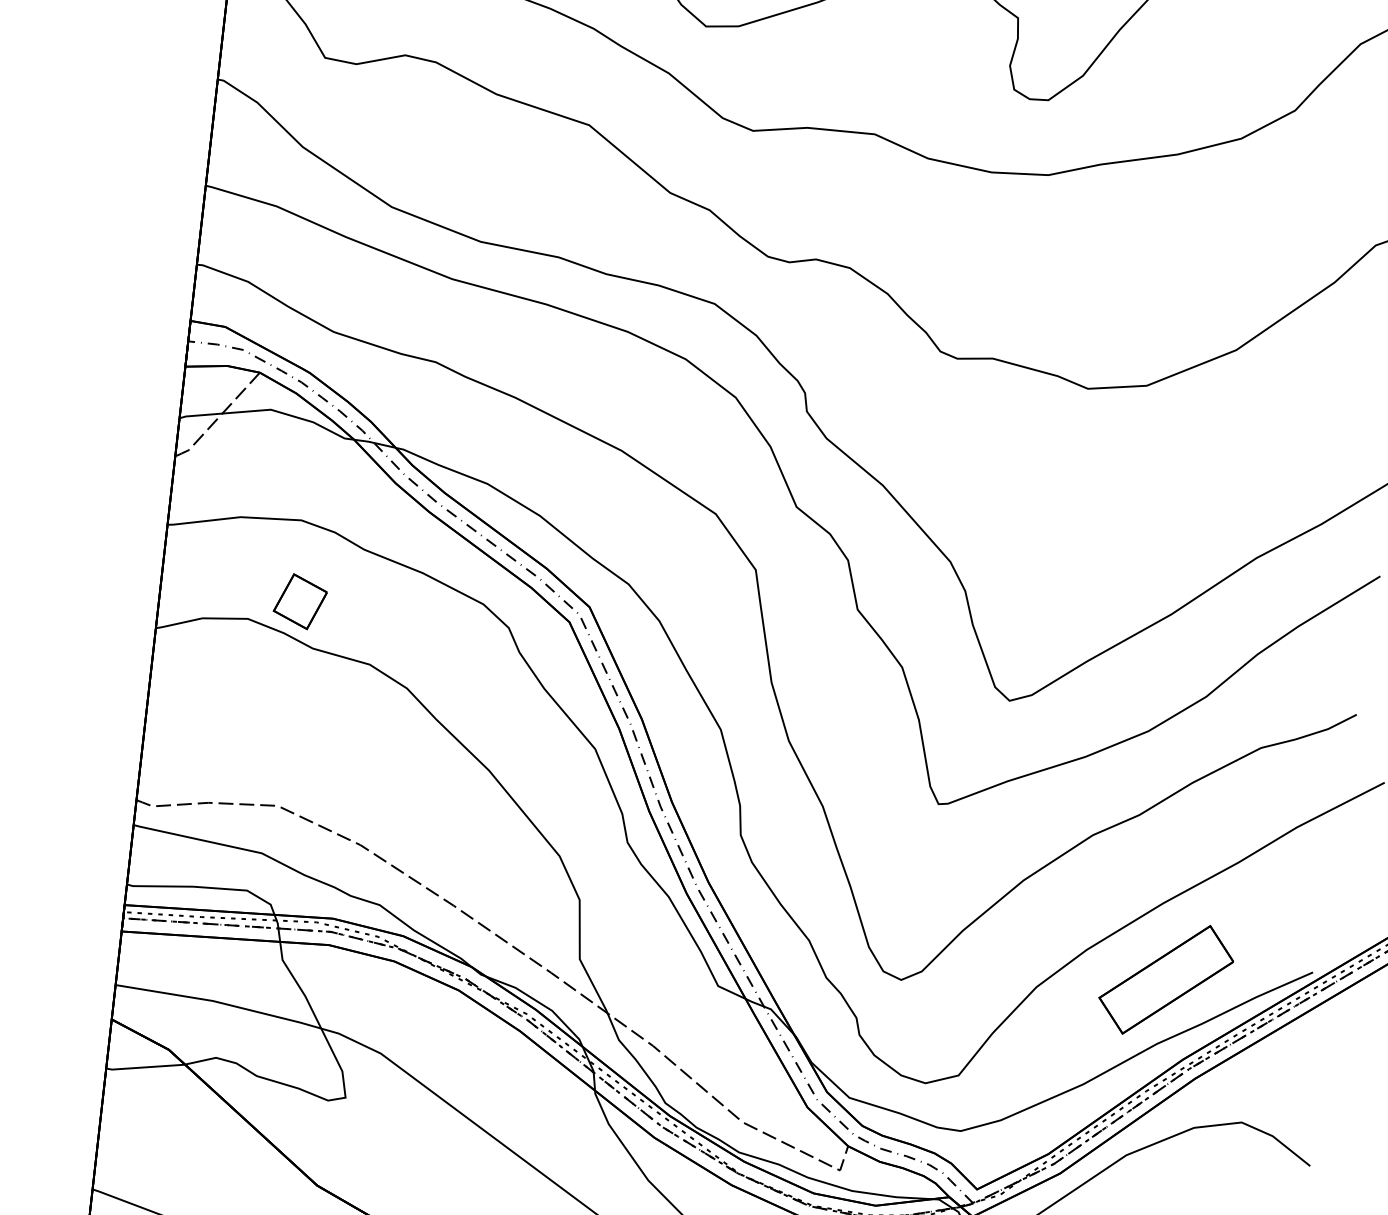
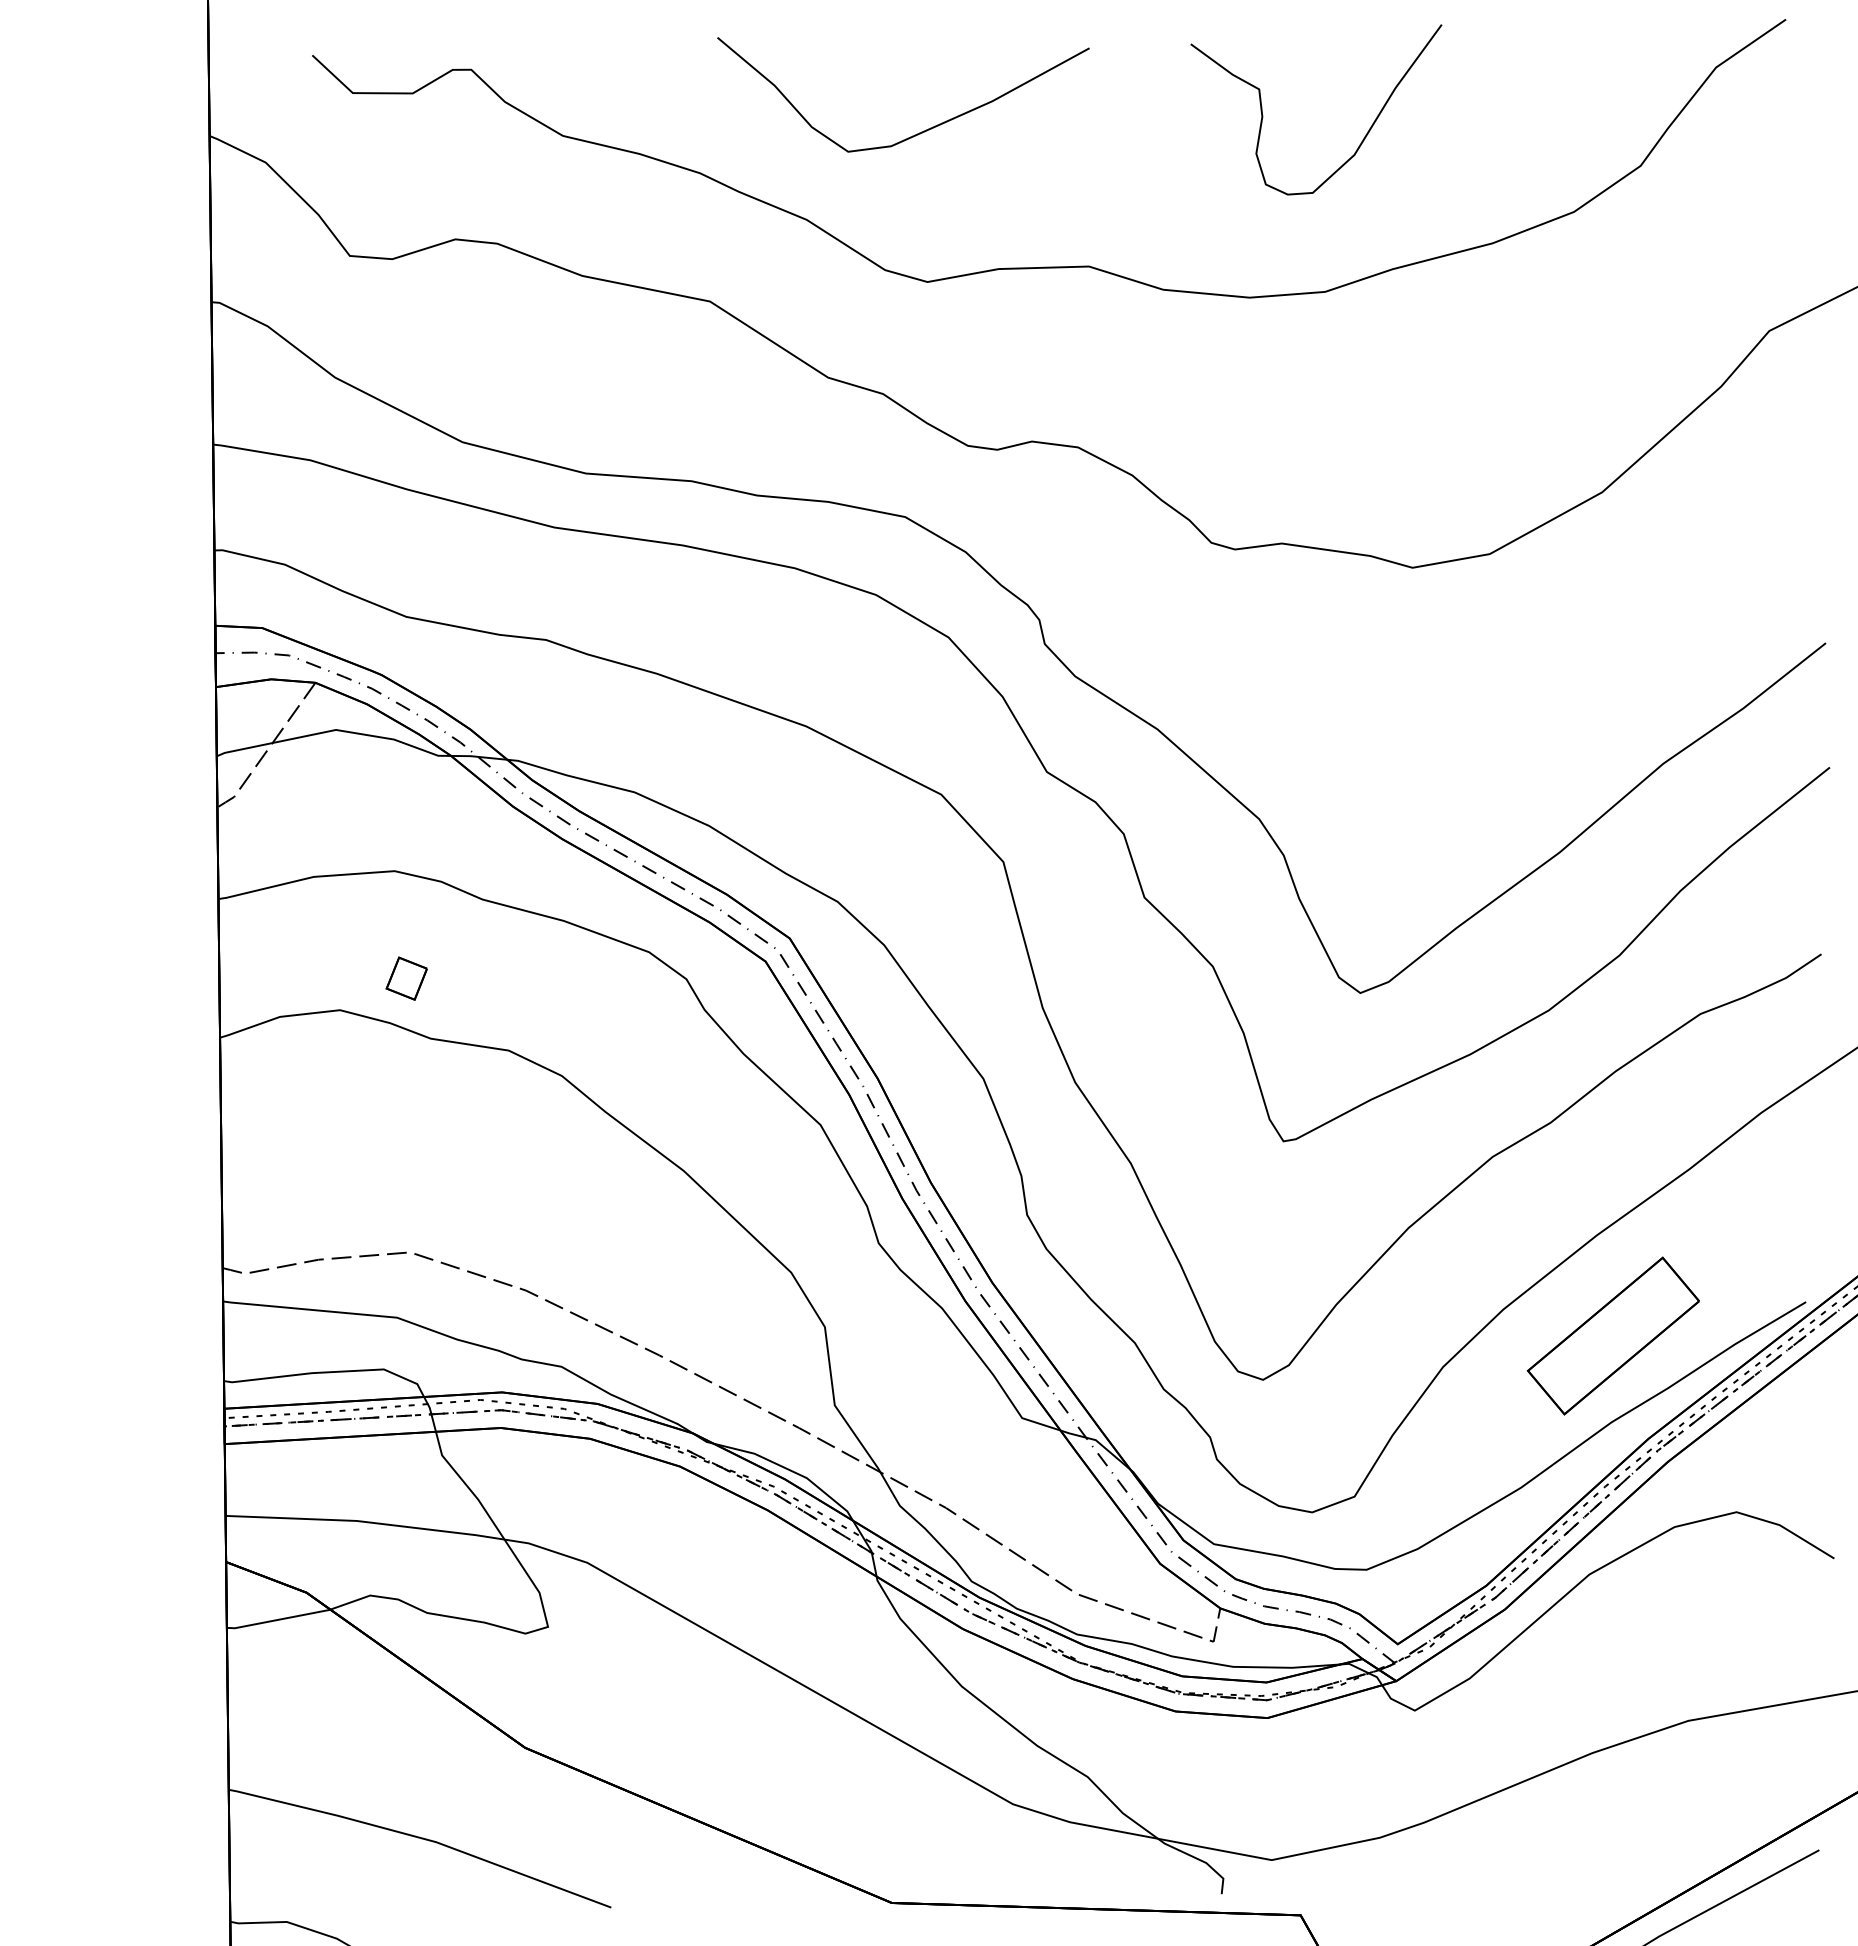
part: (300, 601) -> (406, 978), size x0.6

